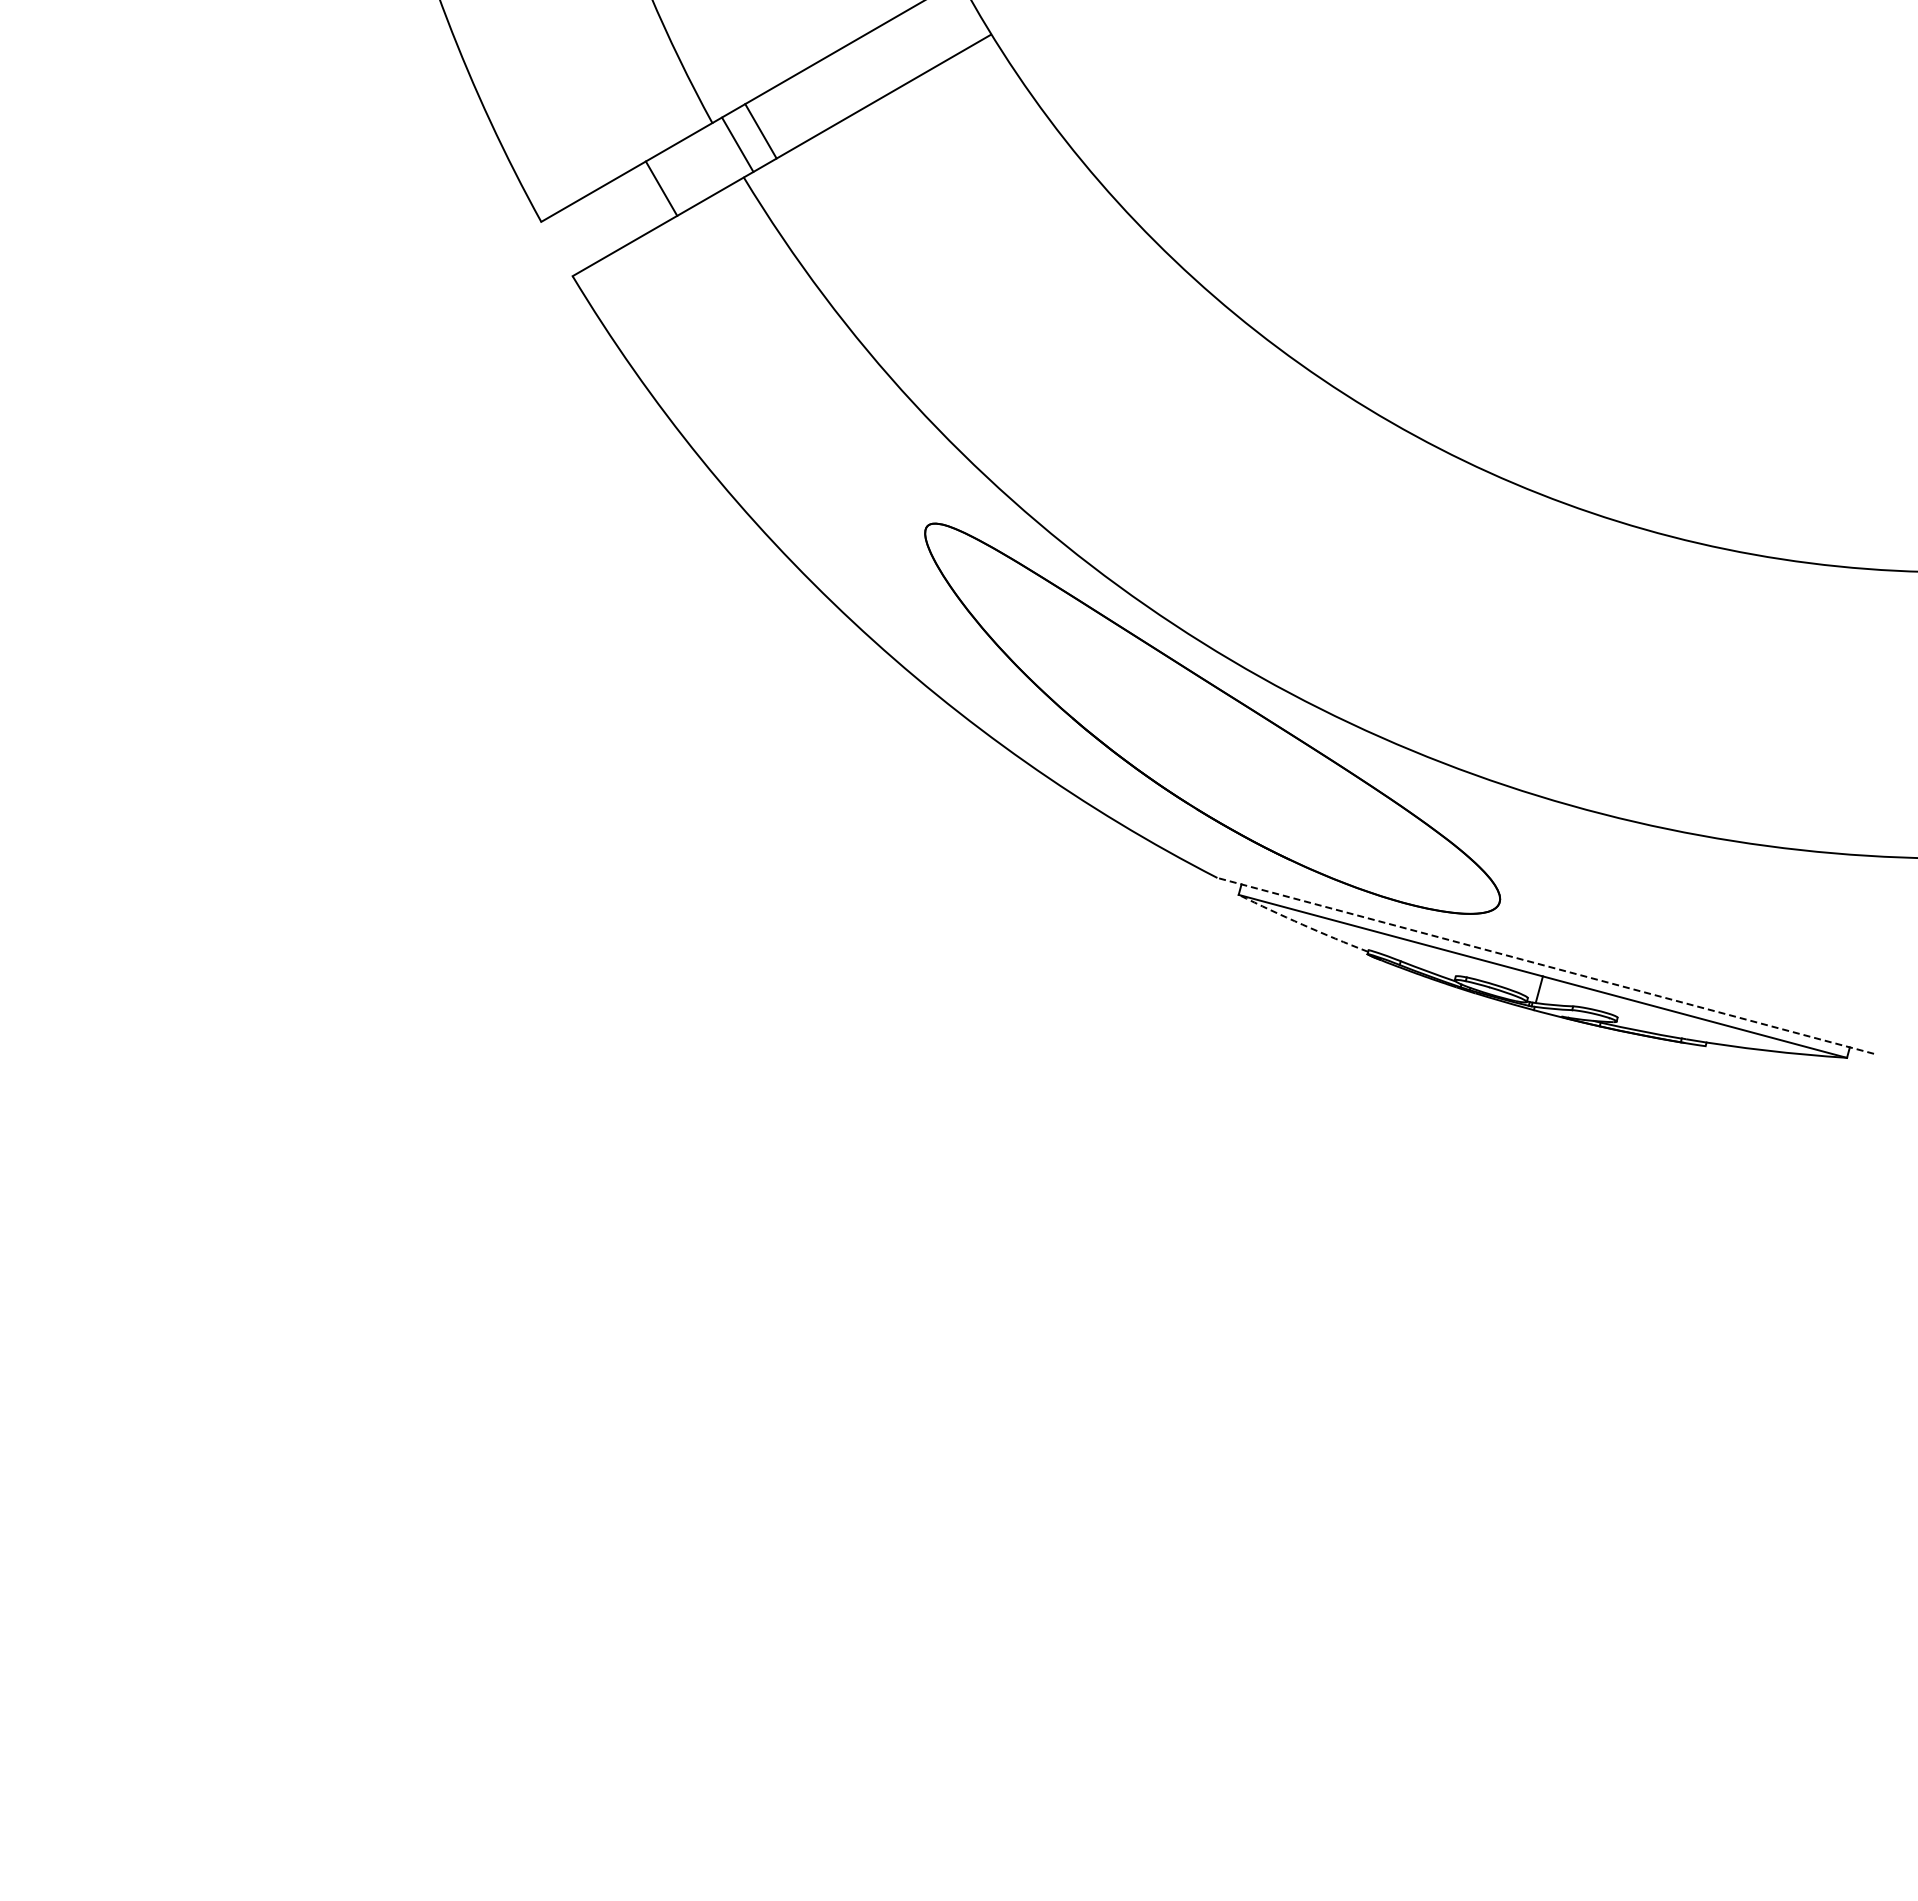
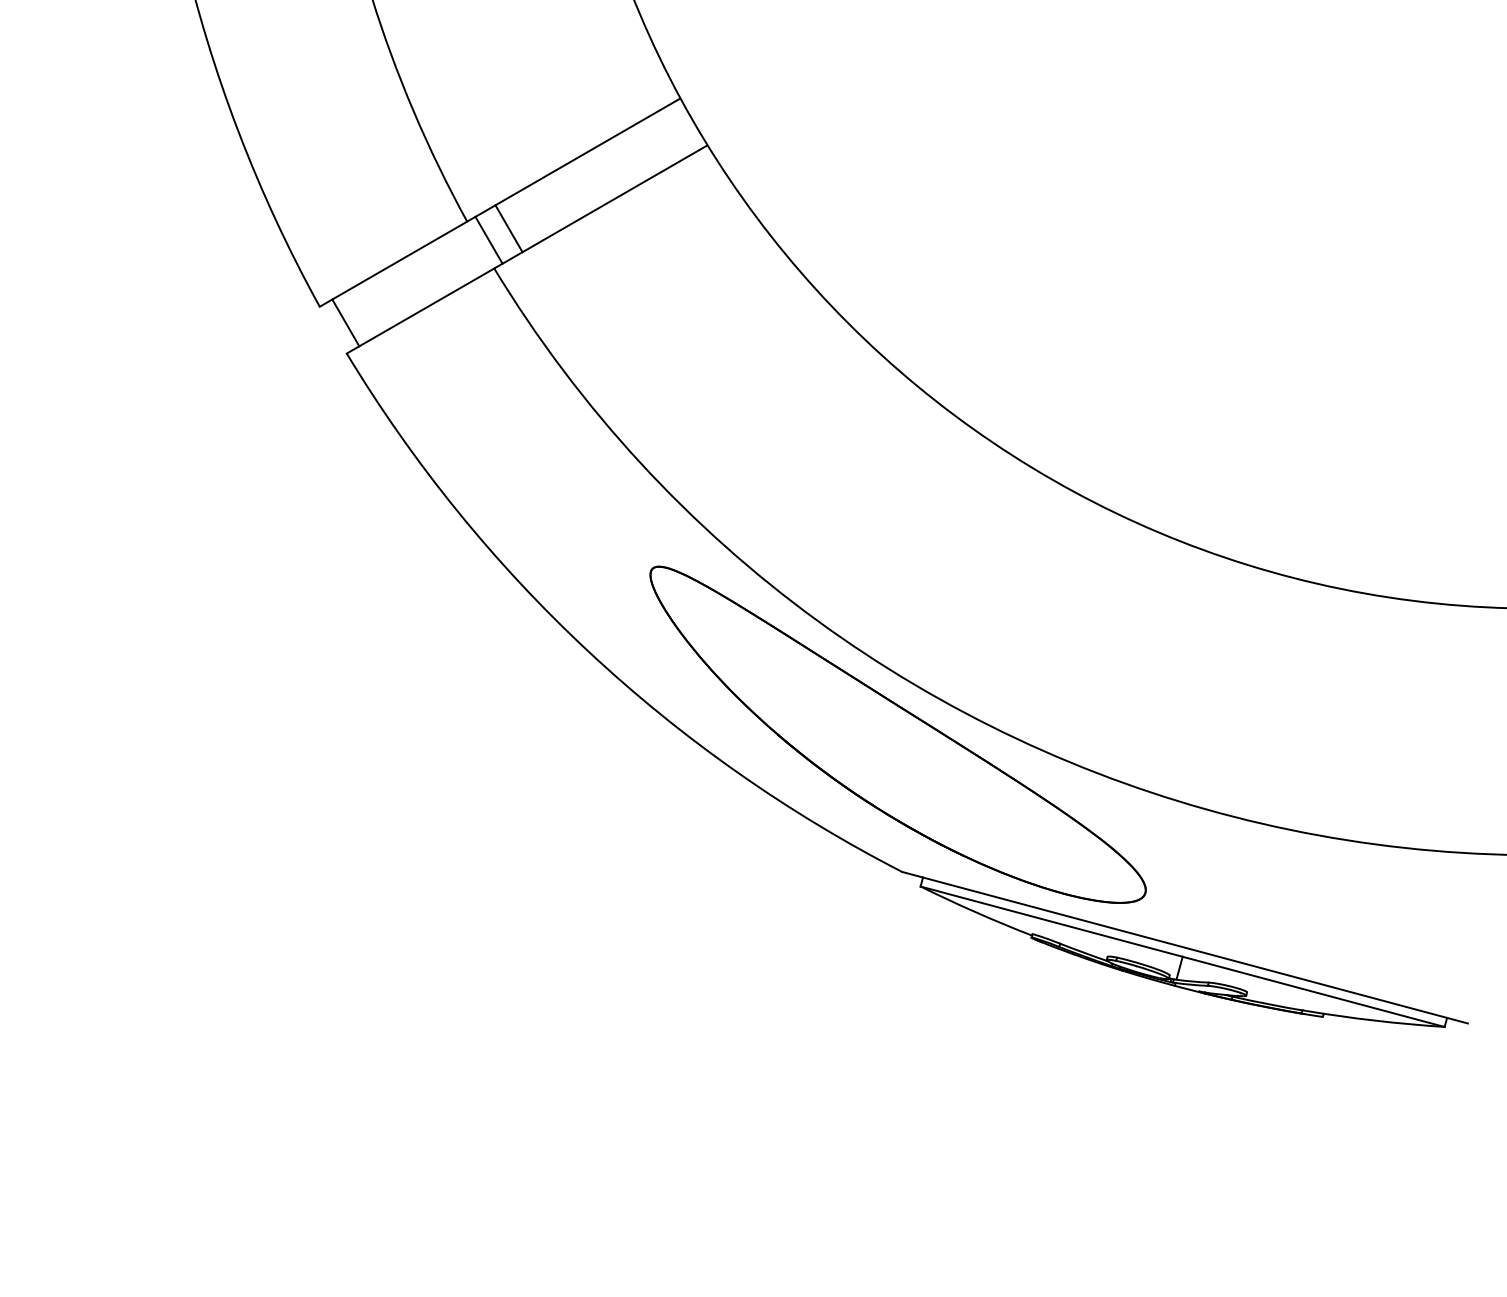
line: (661, 188) -> (345, 322), moved
arc: (1302, 924) -> (975, 912), dashed -> solid
line: (1545, 965) -> (1184, 947), dashed -> solid

